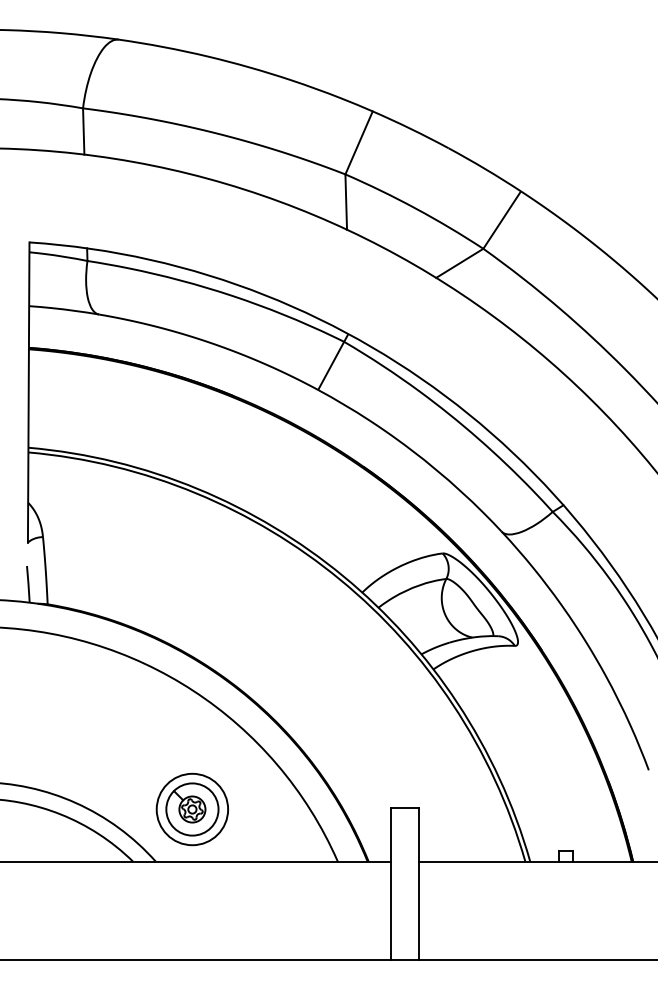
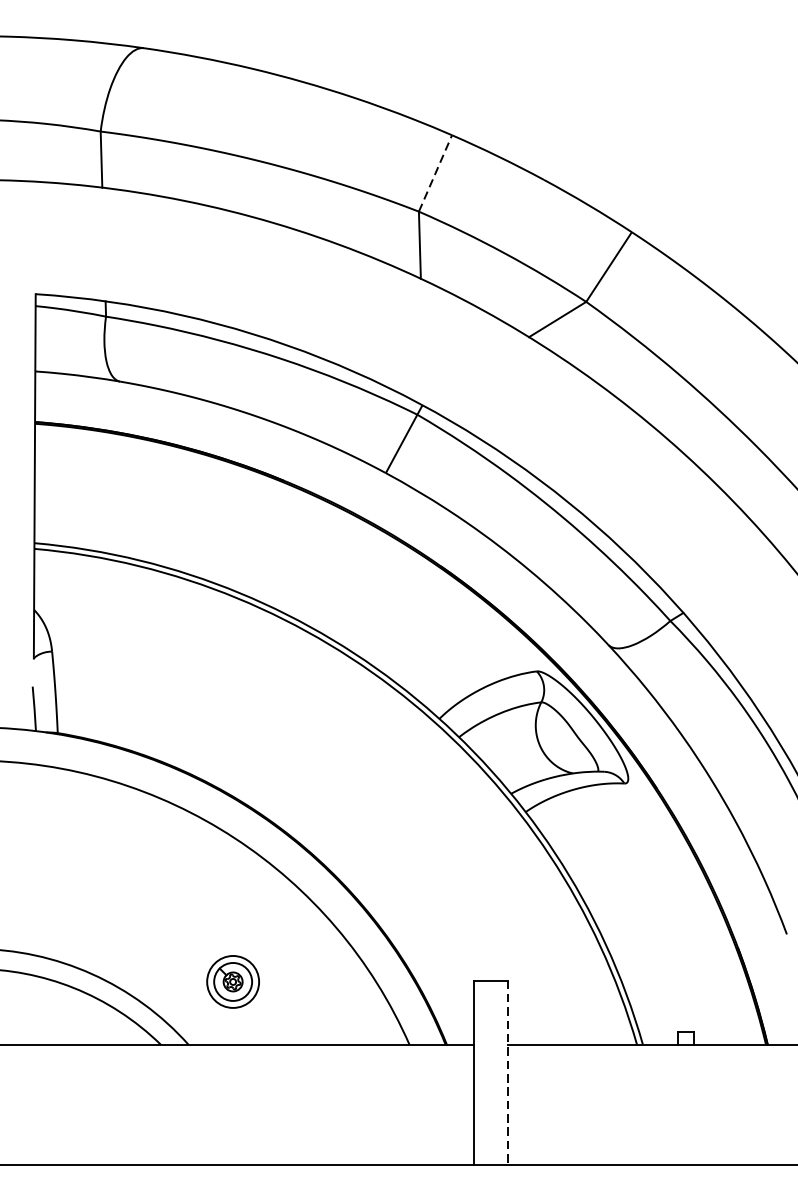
line: (359, 142) -> (435, 172), solid -> dashed
part: (191, 809) -> (232, 981), size x0.6
line: (418, 884) -> (507, 1072), solid -> dashed

